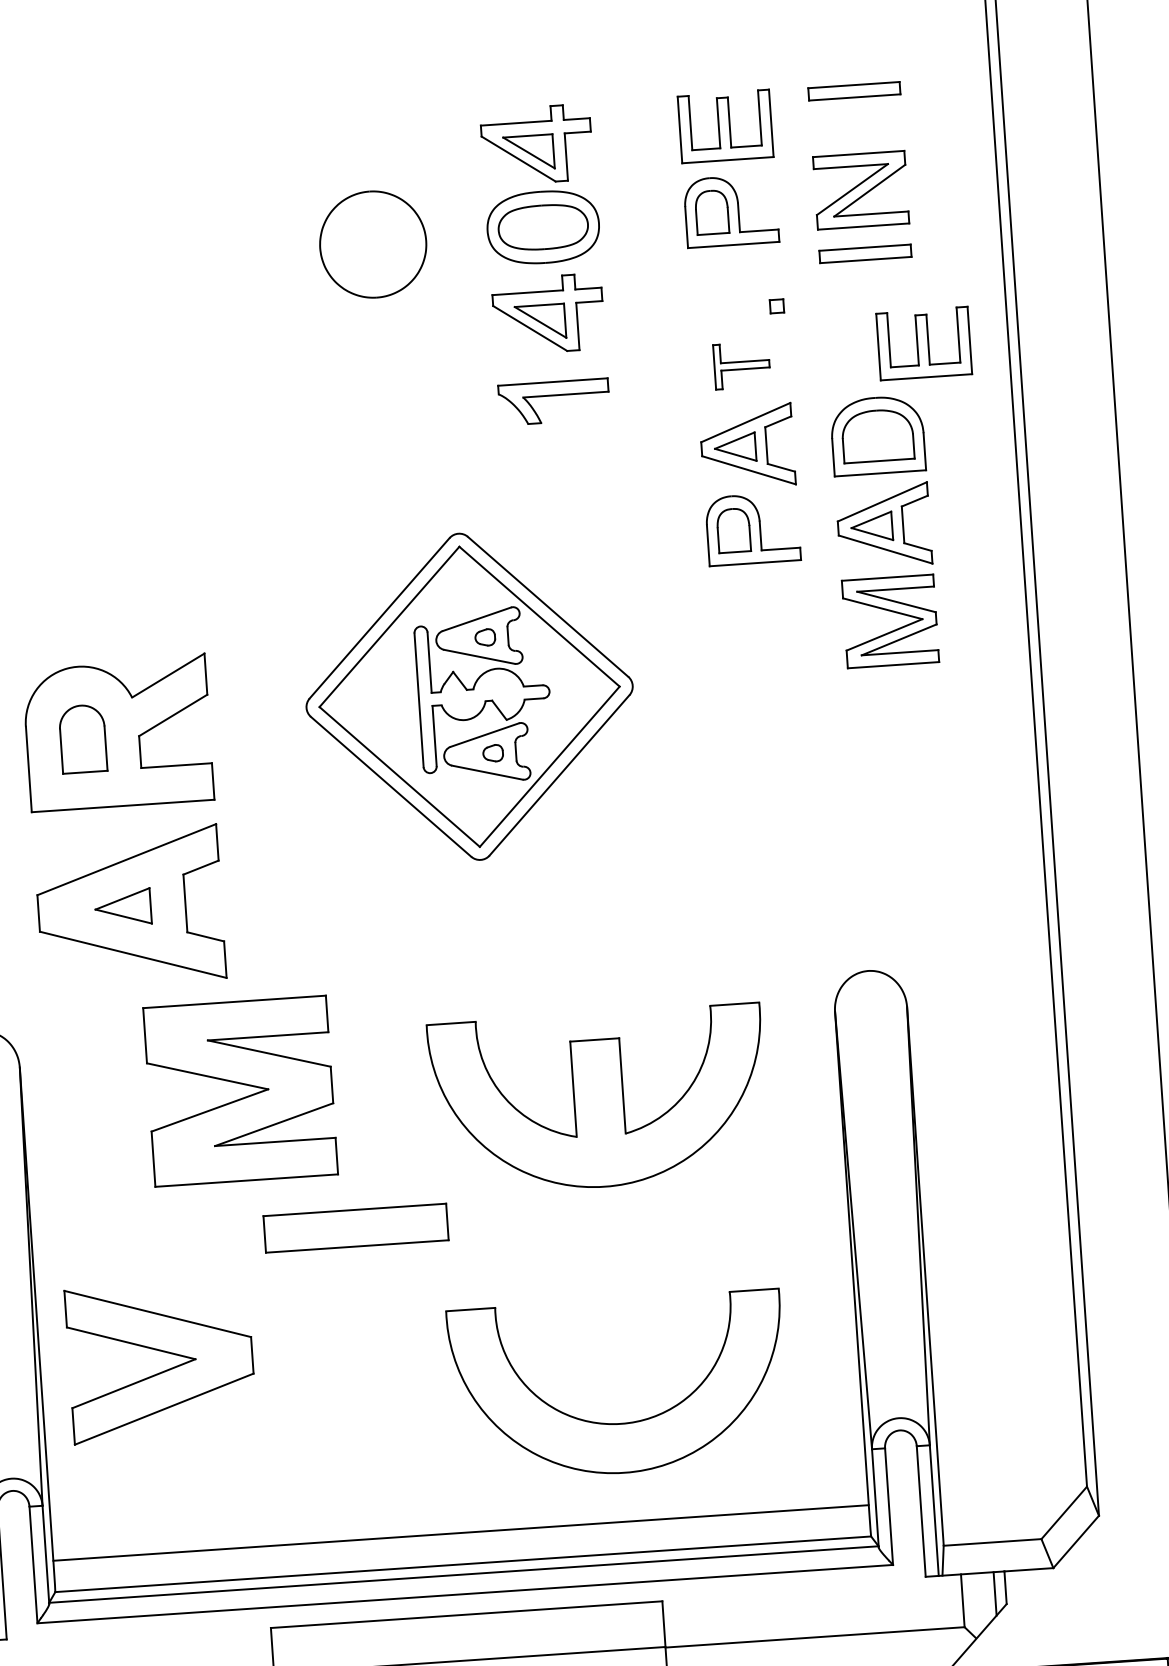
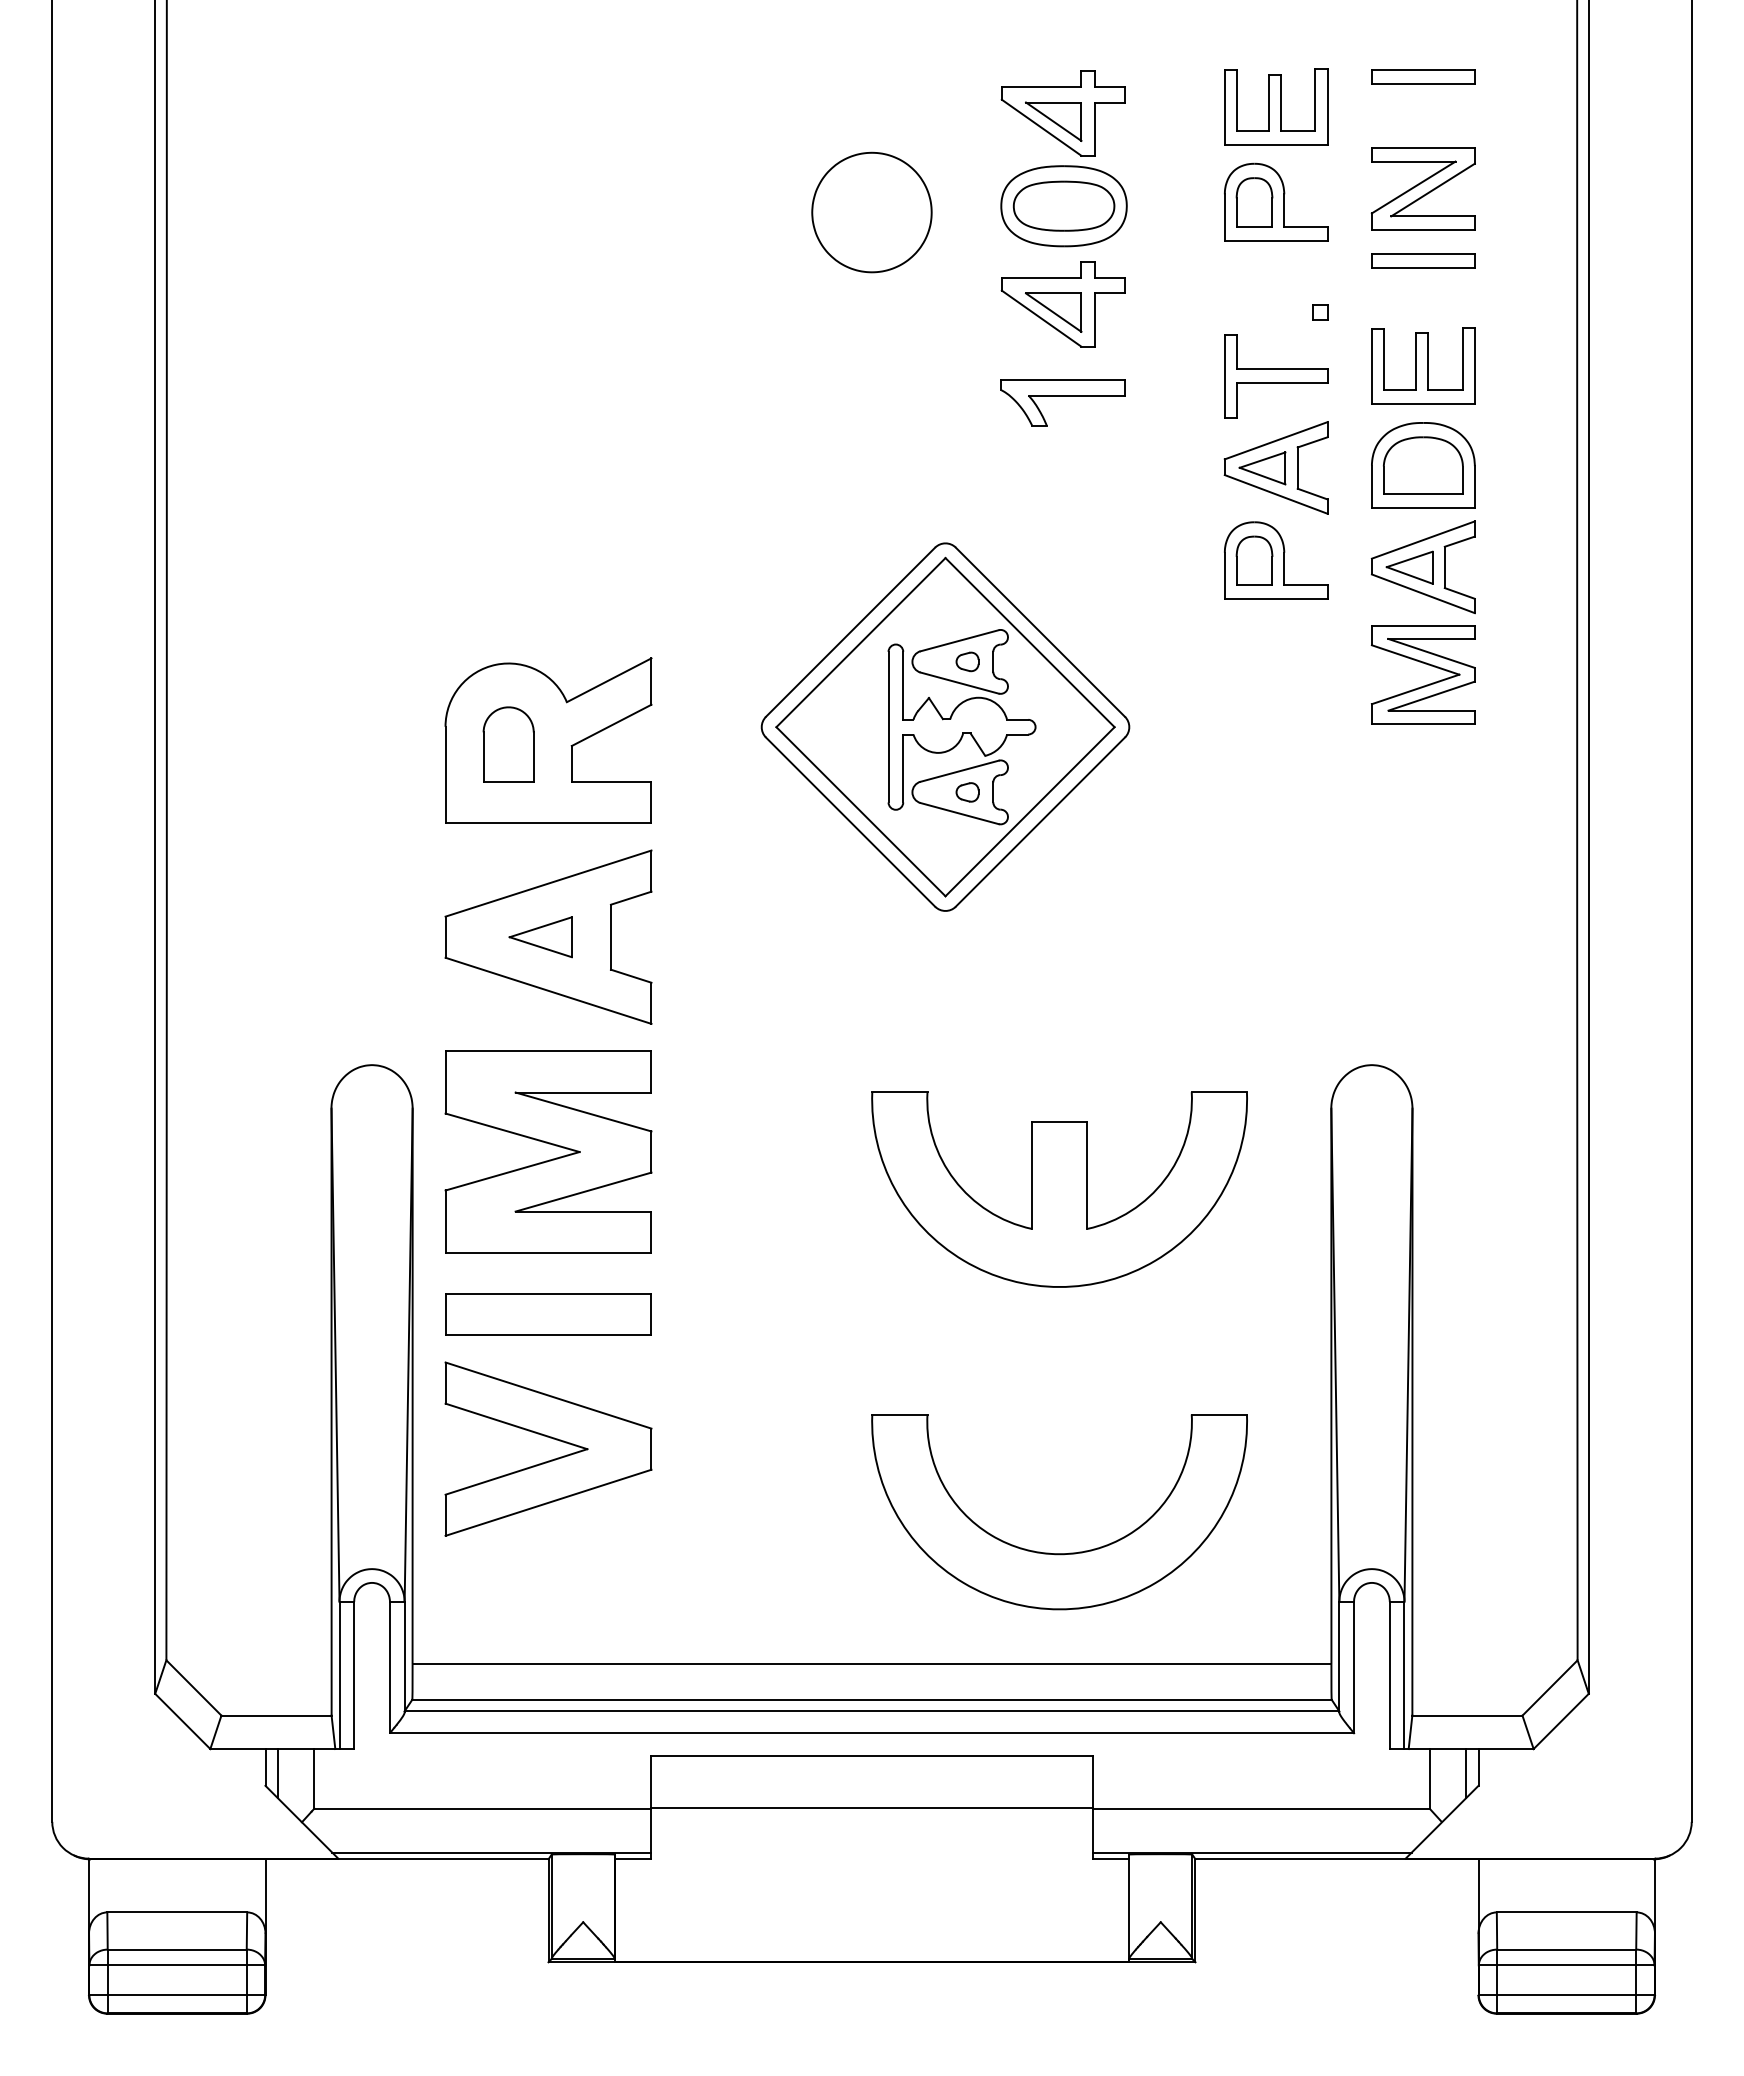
part: (924, 343) -> (1423, 365), moved
part: (742, 365) -> (1276, 376), size x1.67
part: (241, 1084) -> (549, 1144), moved
part: (356, 1228) -> (548, 1314), moved

